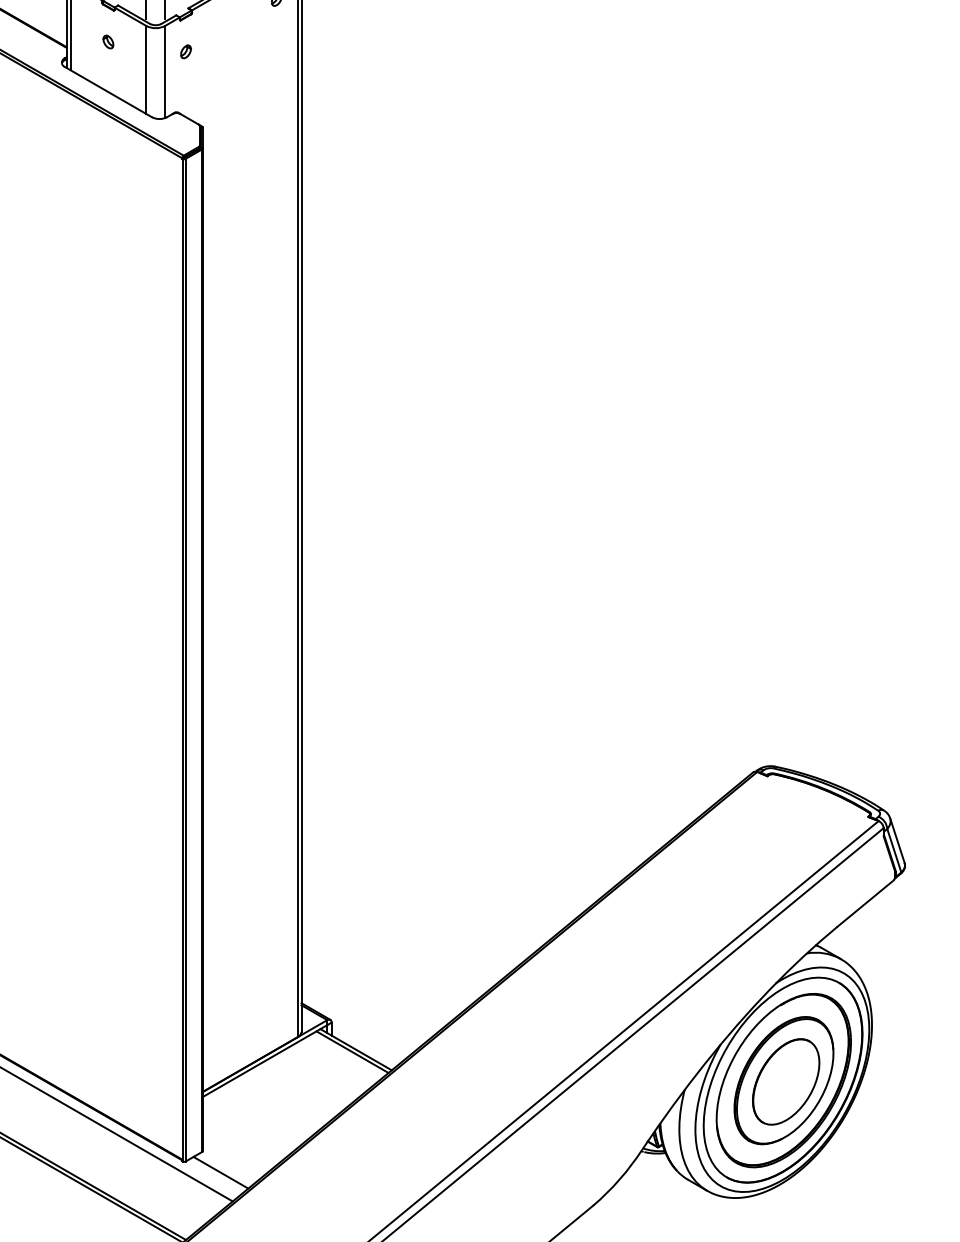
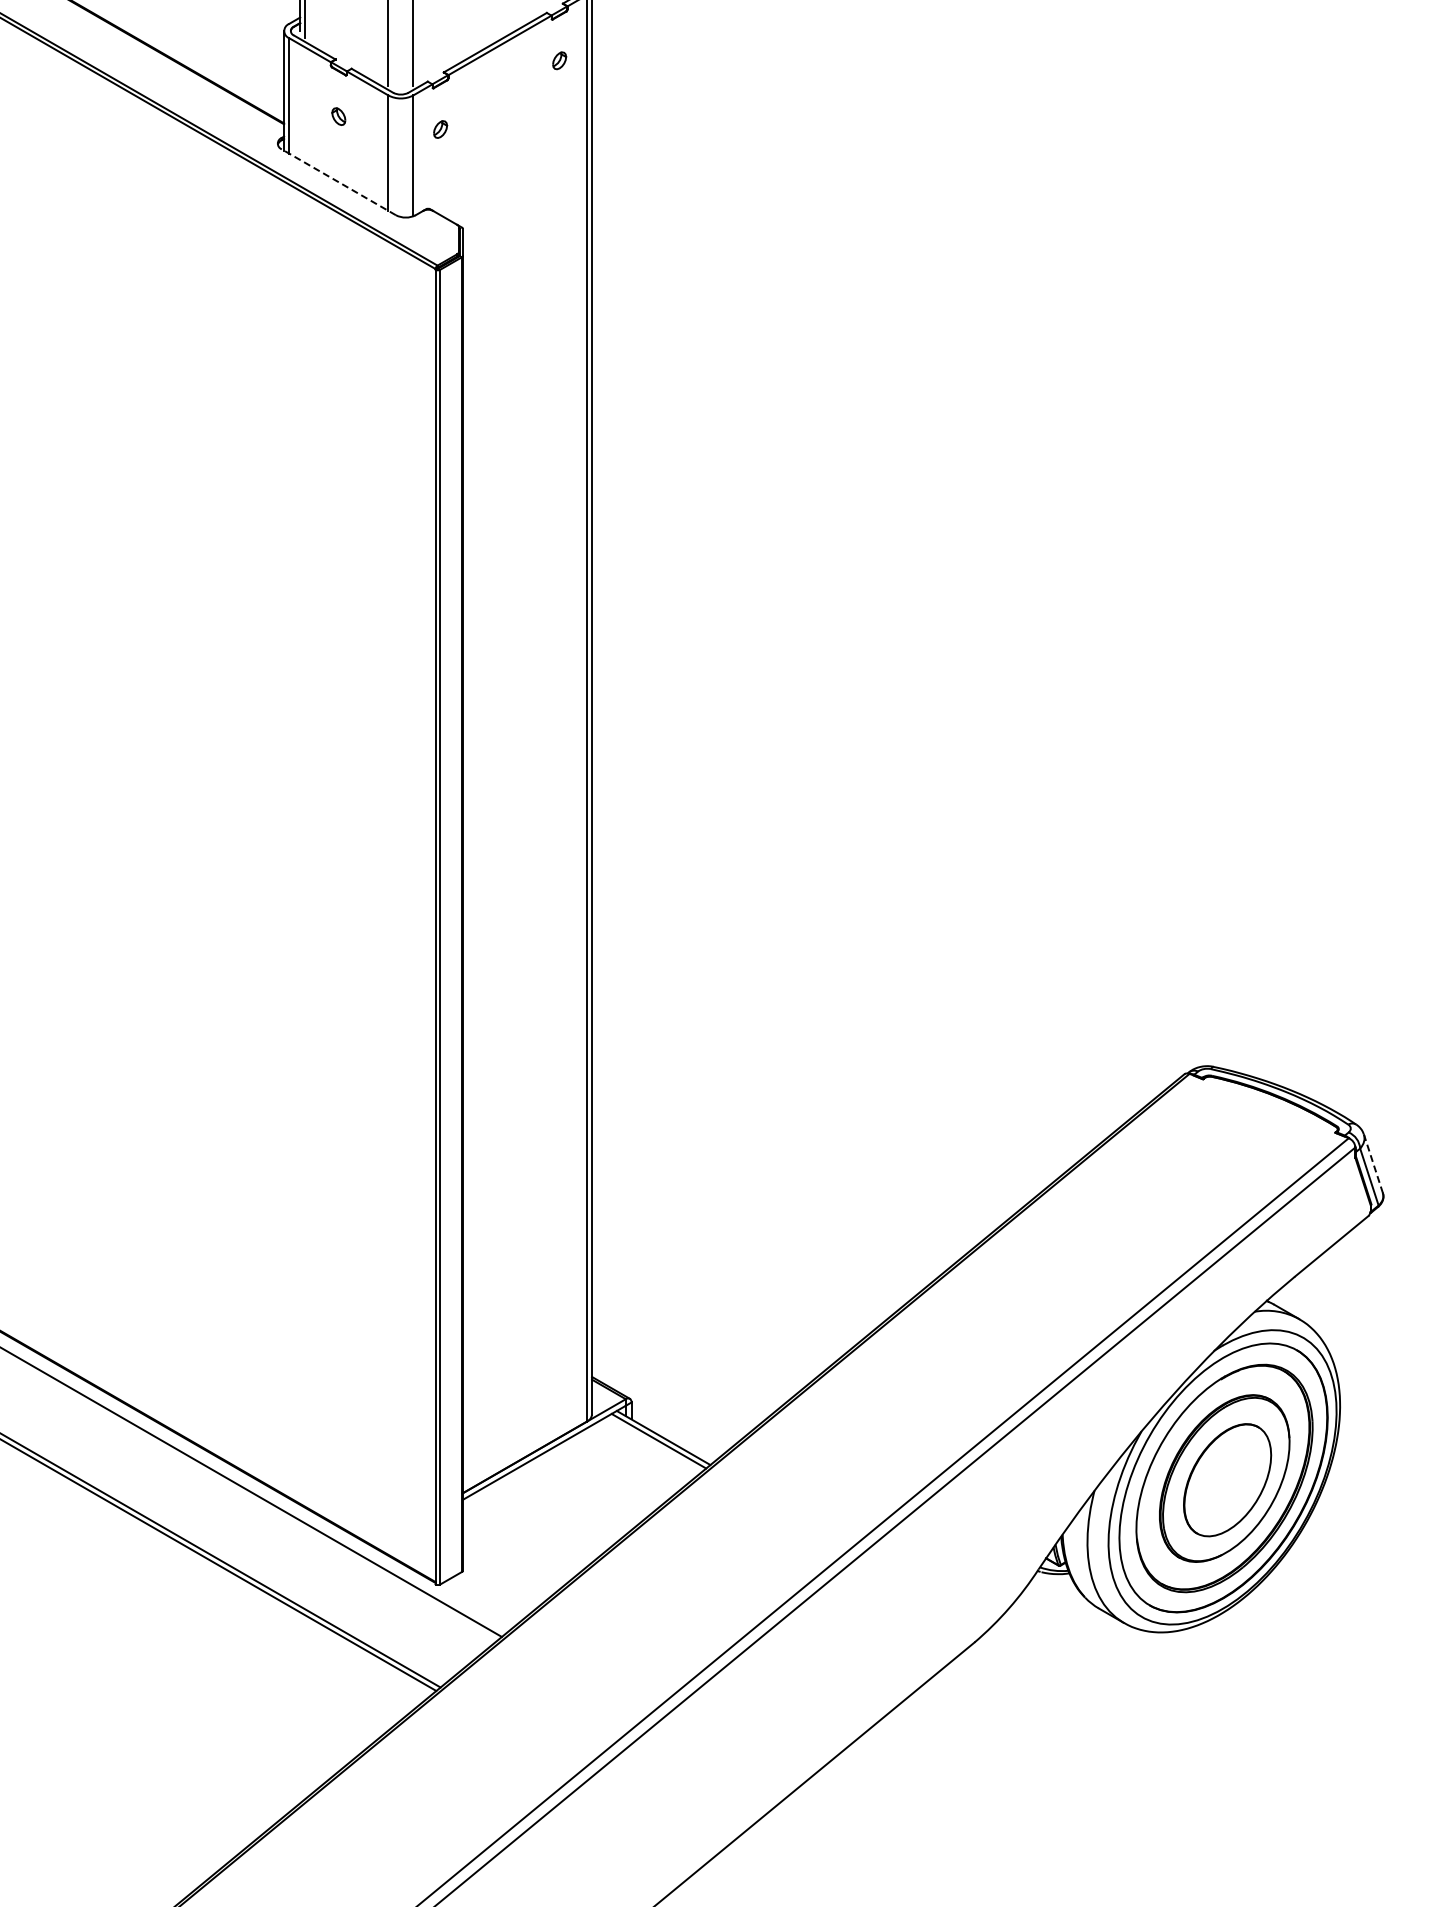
line: (108, 92) -> (338, 182), solid -> dashed
line: (897, 840) -> (1373, 1163), solid -> dashed
line: (221, 1172) -> (486, 1599), removed

